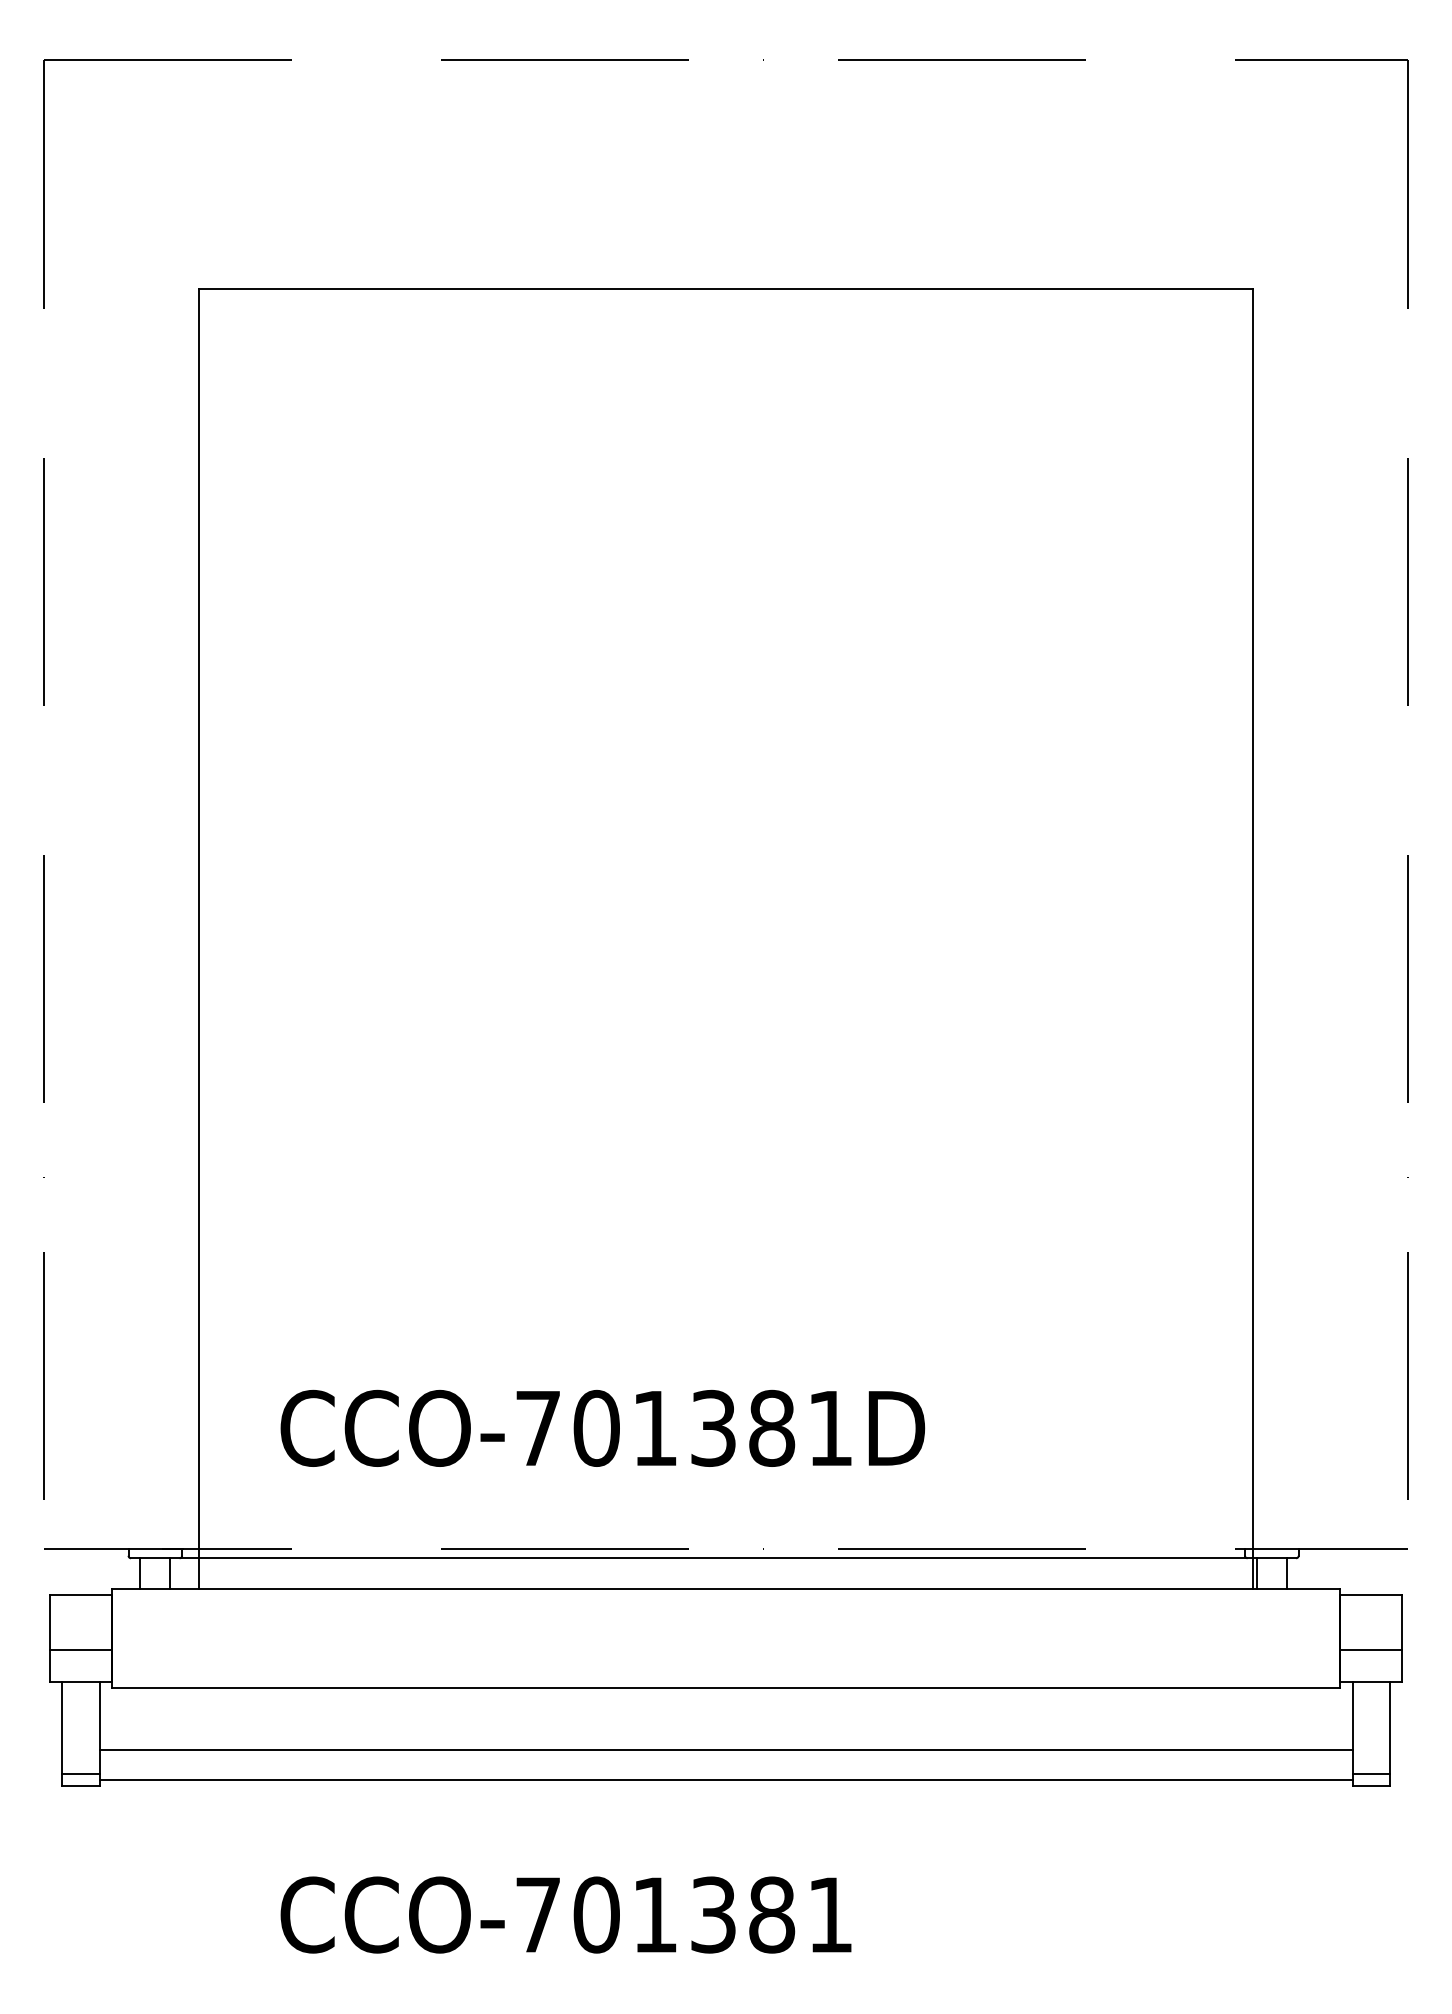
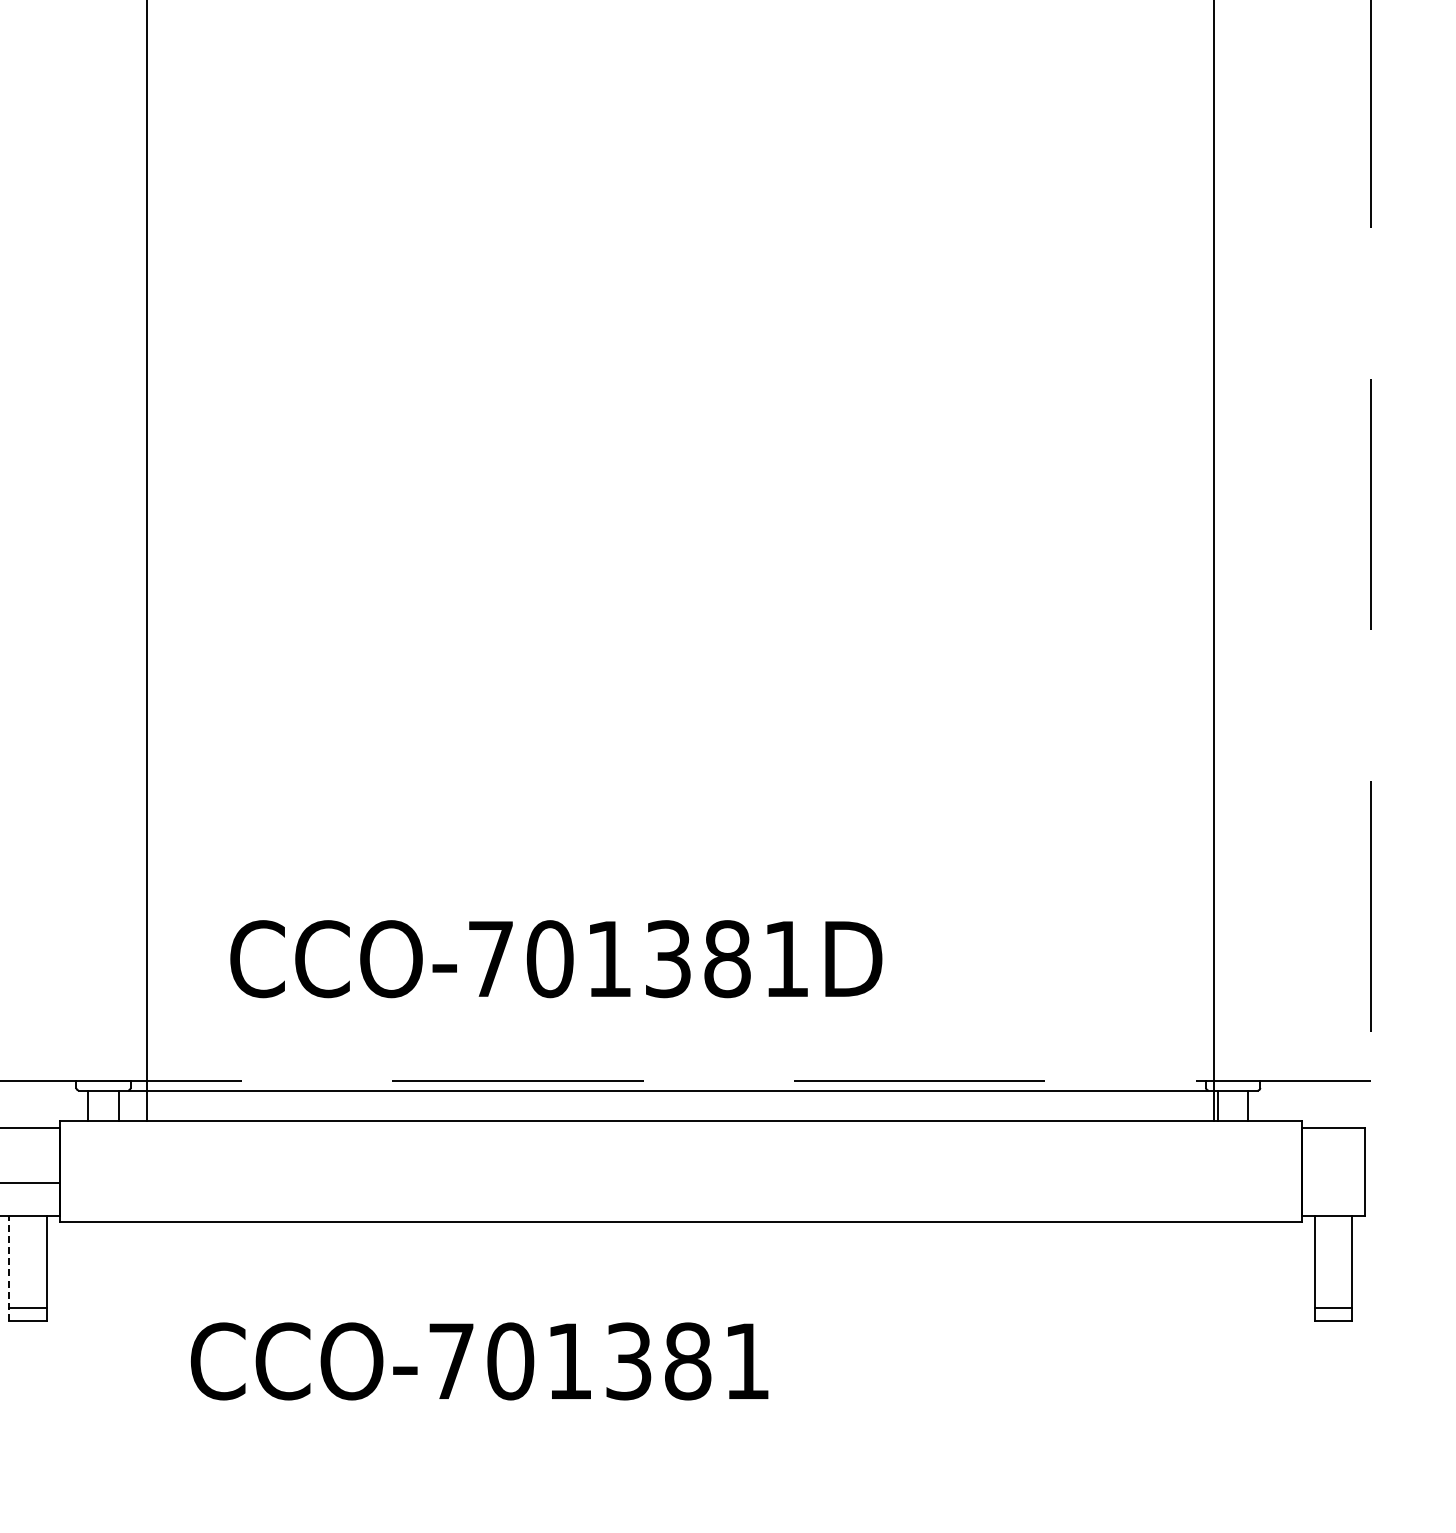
line: (1371, 1649) -> (1334, 1182), removed
line: (62, 1733) -> (9, 1267), solid -> dashed
line: (725, 1750) -> (680, 1285), removed
line: (725, 1779) -> (680, 1314), removed
text: (565, 1914) -> (479, 1360), moved

